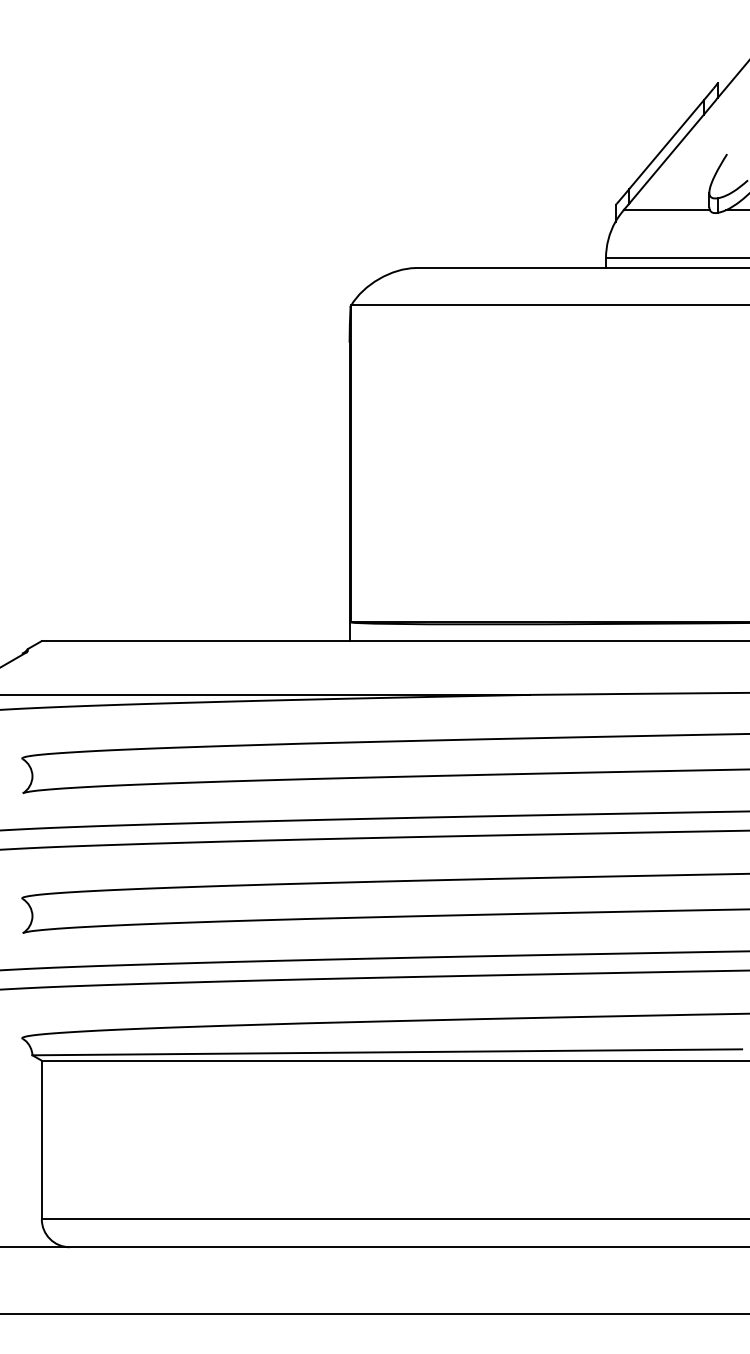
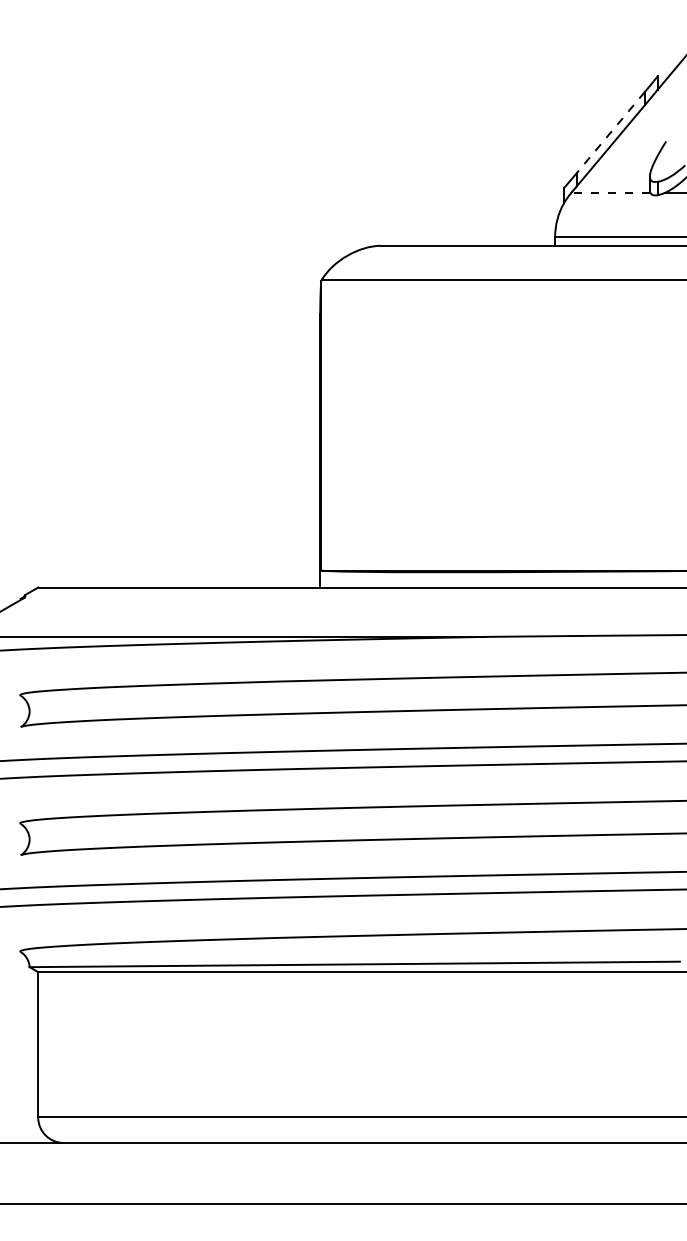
line: (666, 144) -> (610, 132), solid -> dashed
line: (666, 209) -> (610, 192), solid -> dashed

